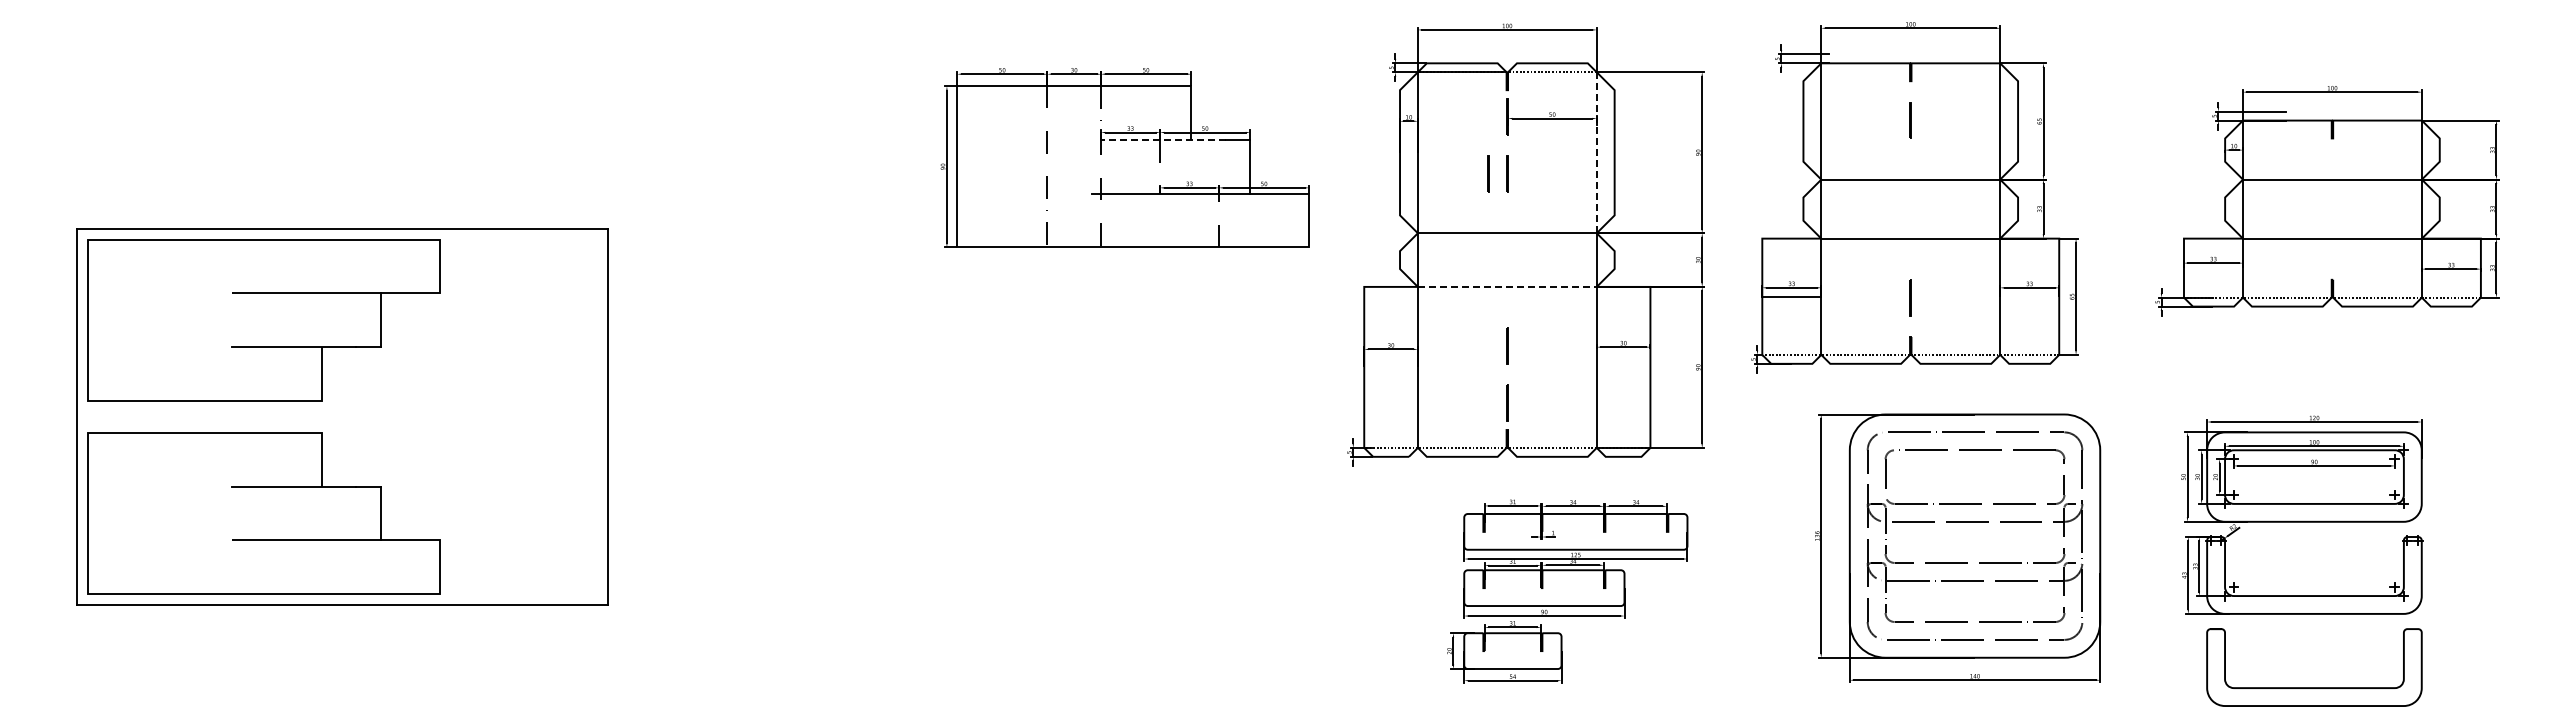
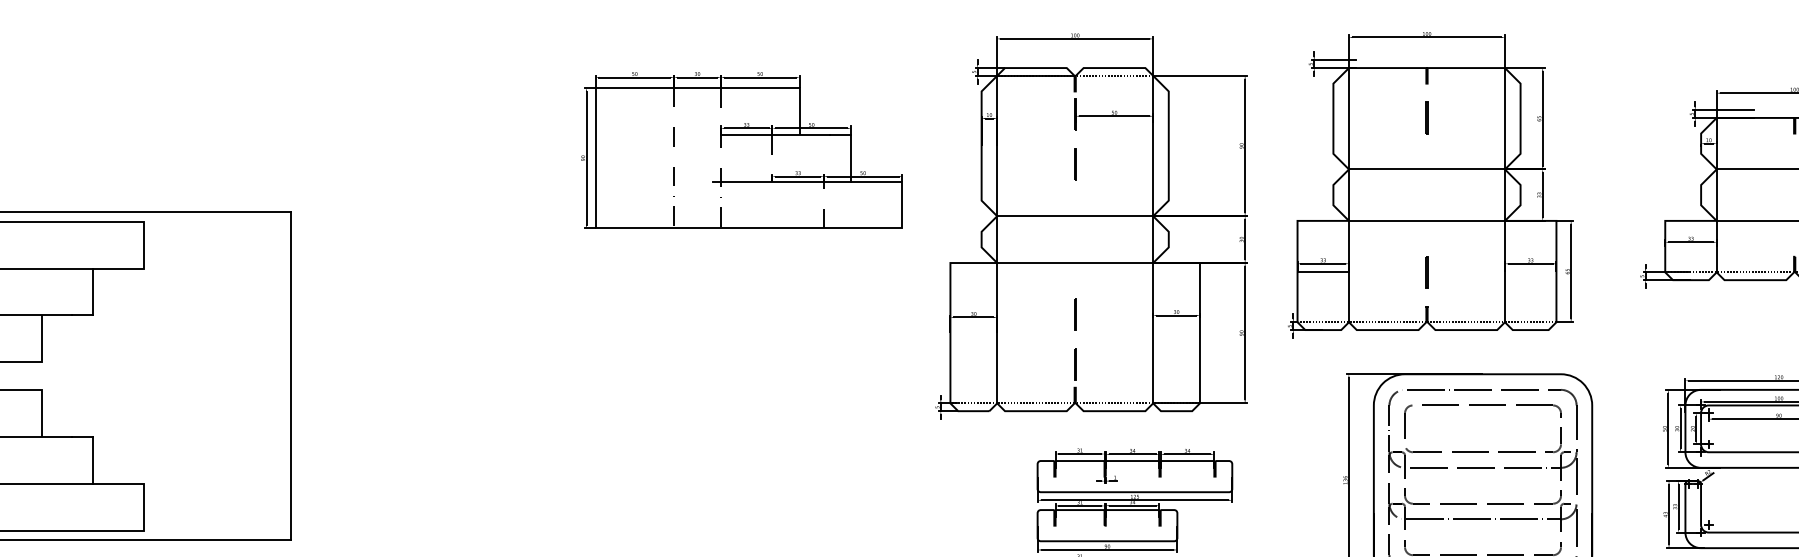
line: (1162, 139) -> (774, 134), dashed -> solid
line: (1596, 153) -> (1152, 146), dashed -> solid
line: (1488, 173) -> (1058, 164), removed
line: (1507, 286) -> (1075, 262), dashed -> solid

